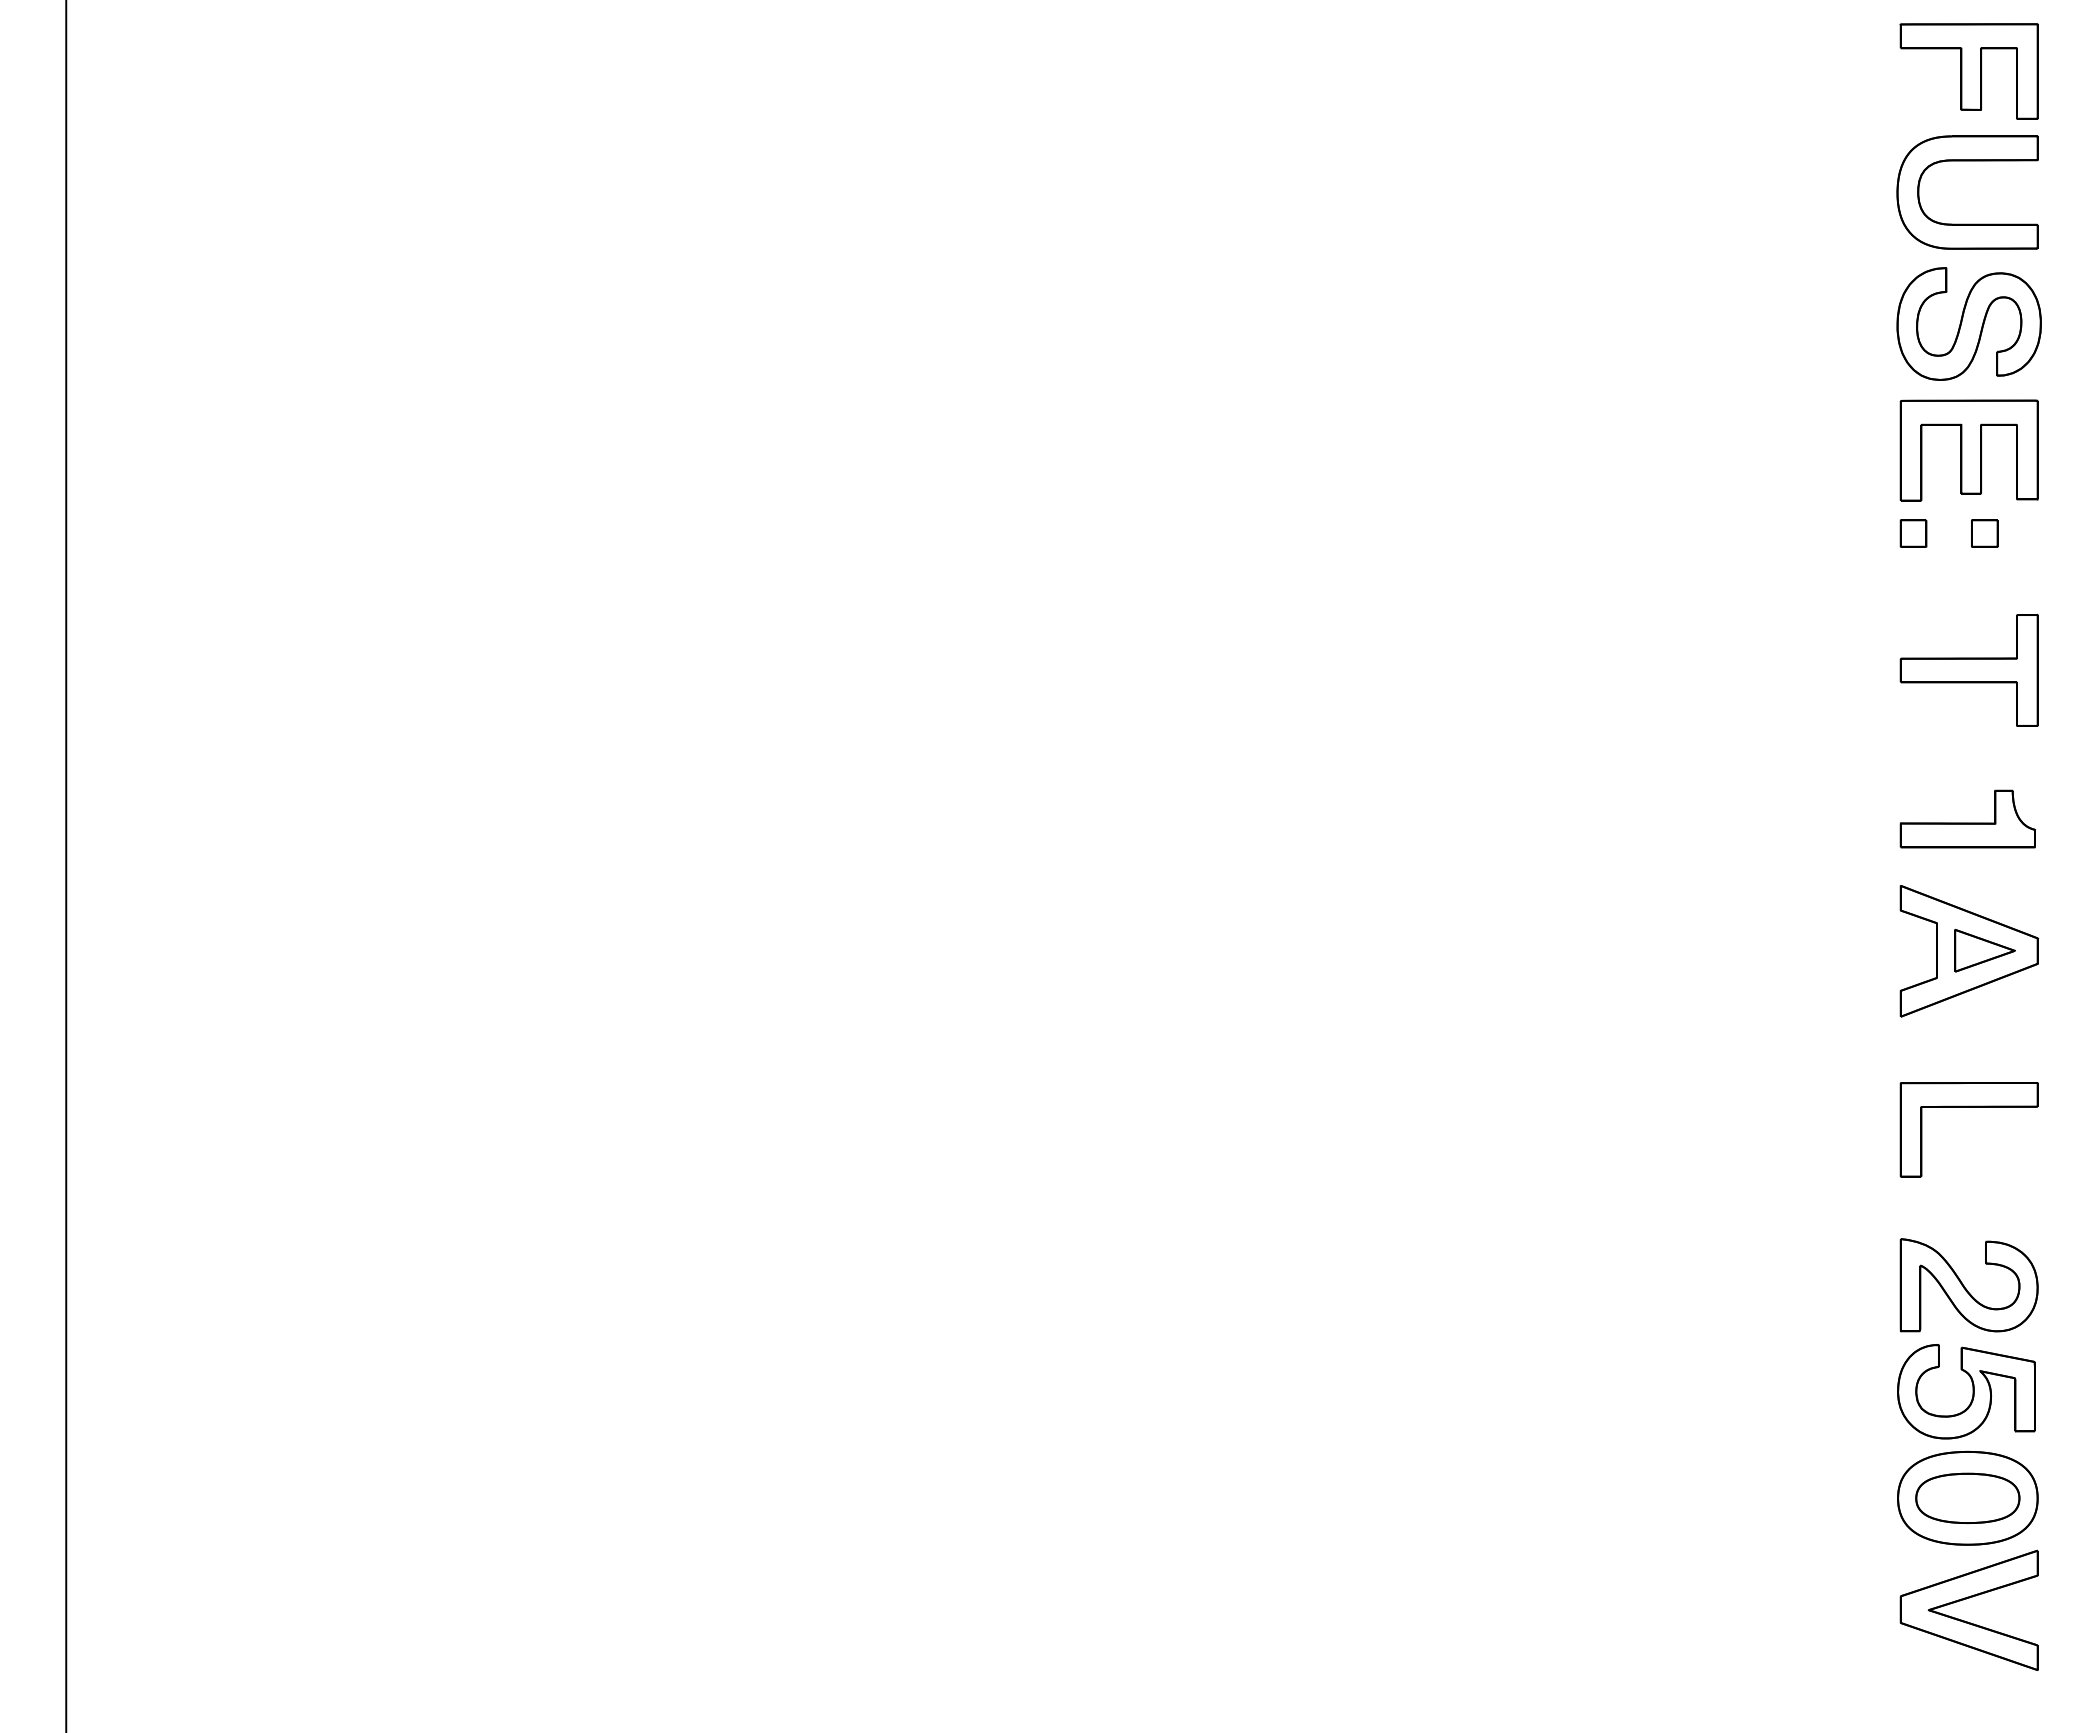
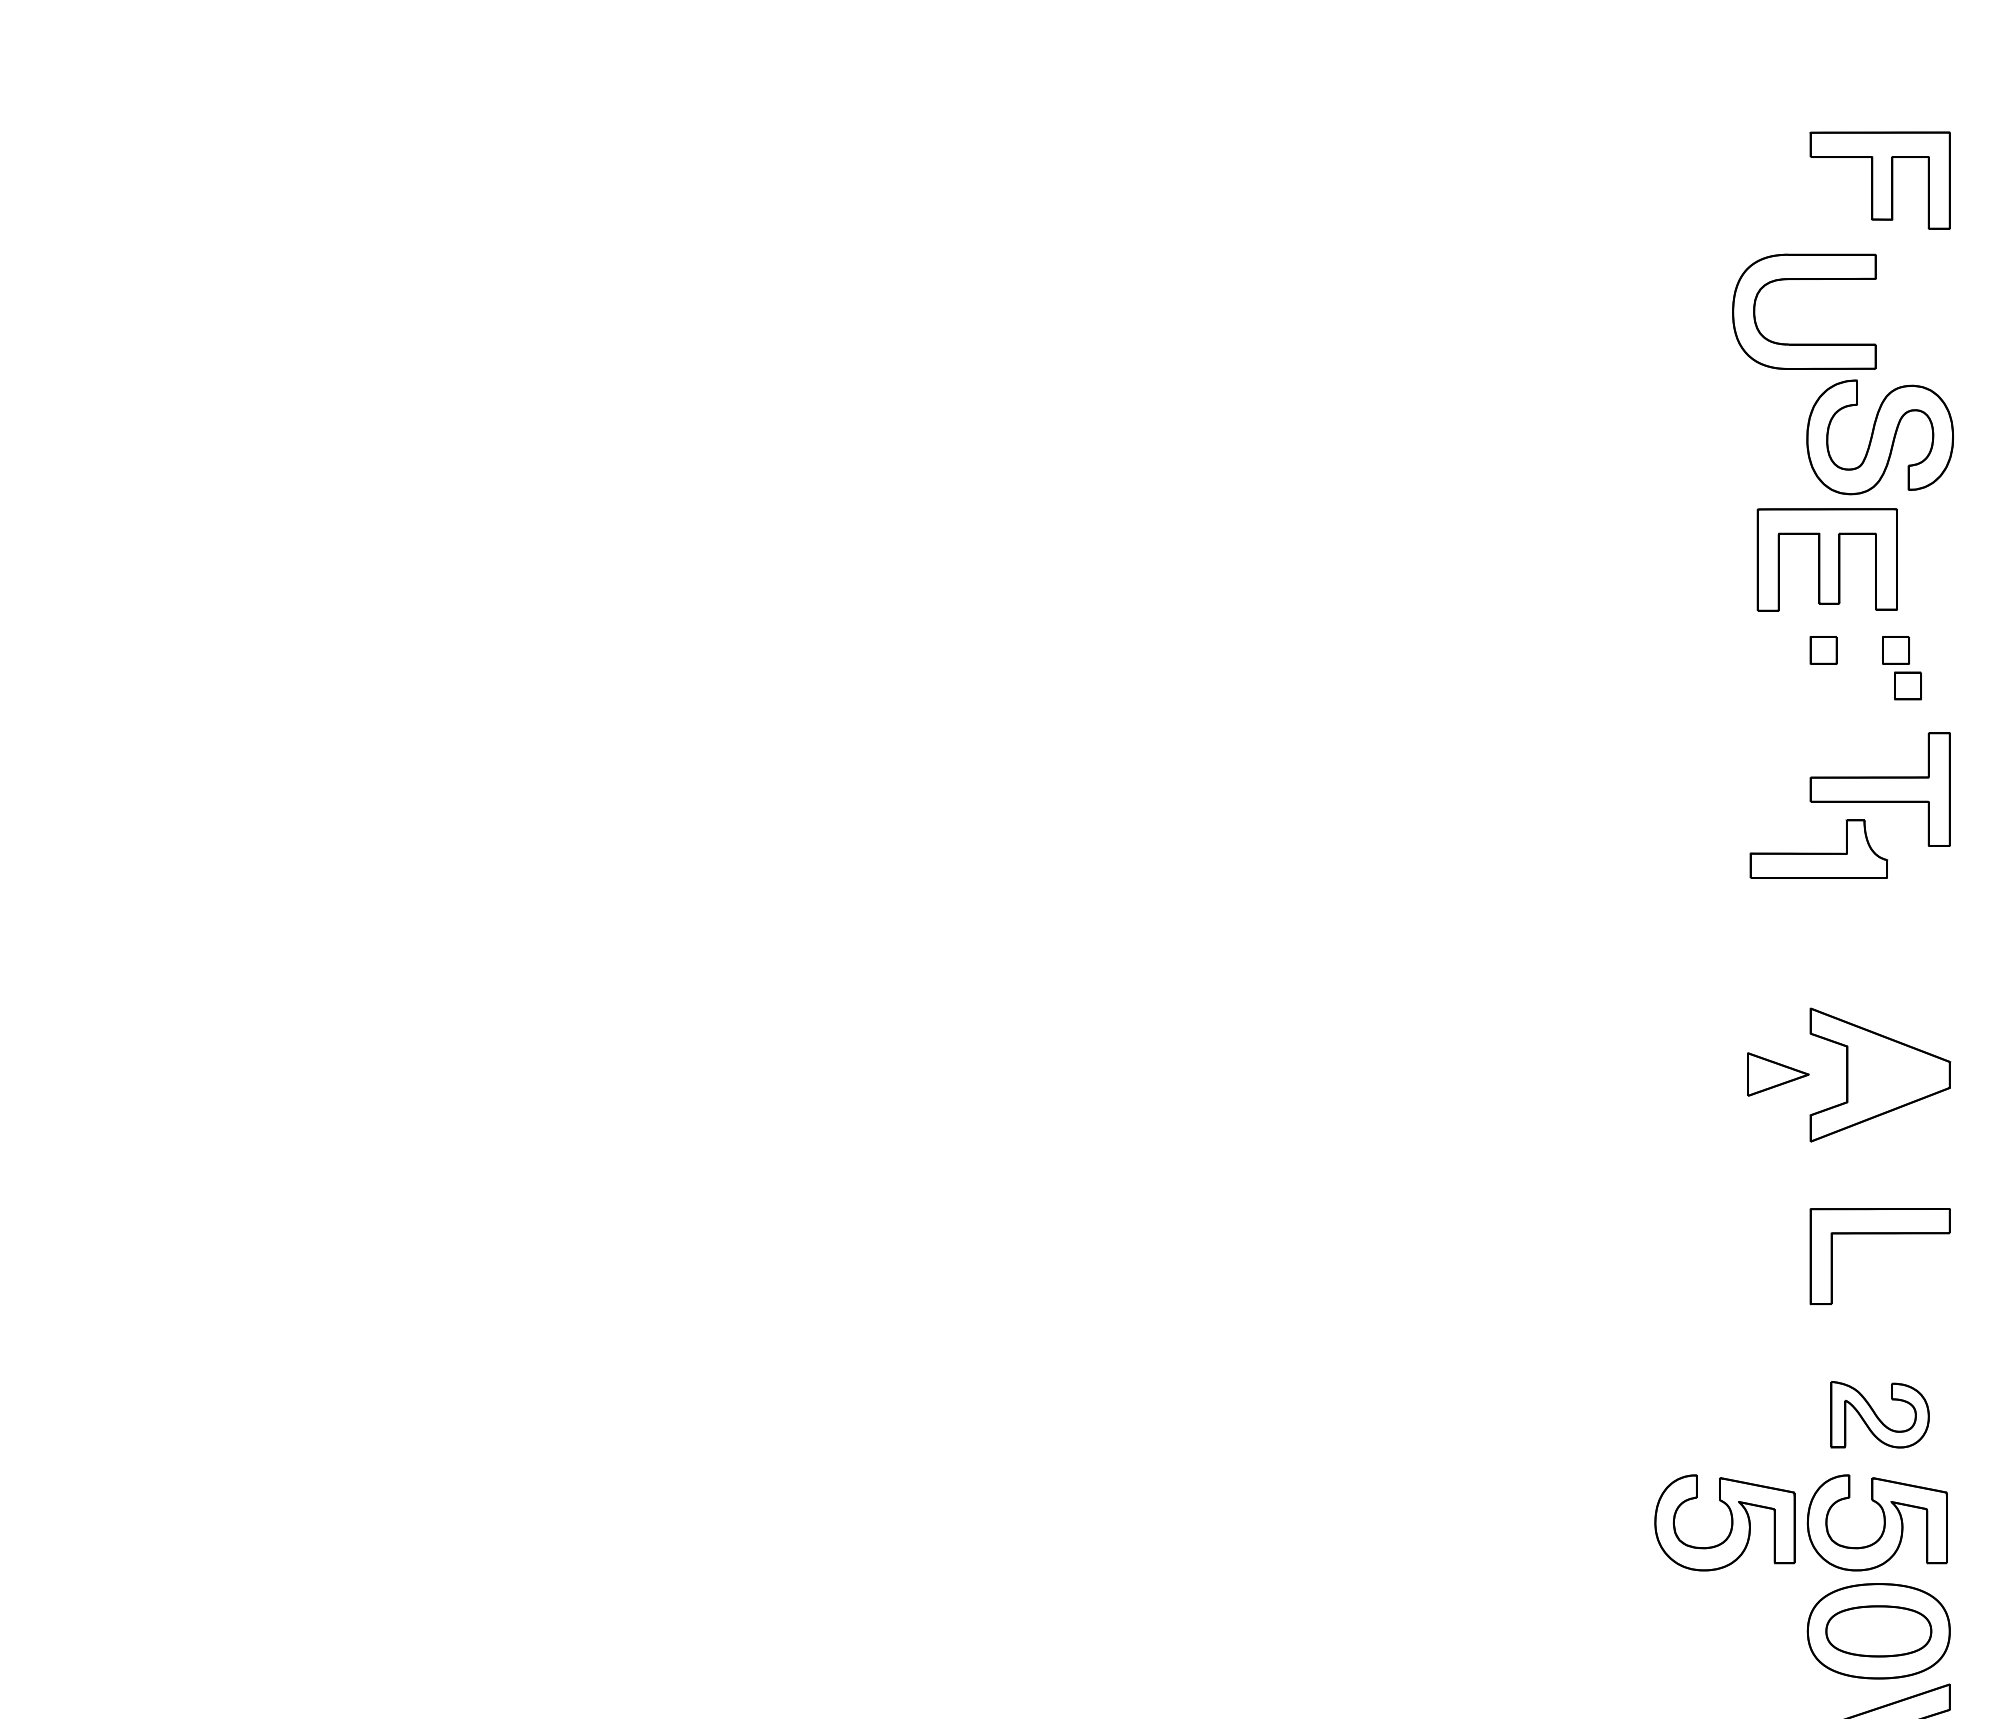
part: (1967, 161) -> (1804, 280), moved
part: (1968, 450) -> (1826, 559), moved
part: (1996, 568) -> (1907, 685), added
part: (1967, 818) -> (1818, 848), moved
part: (1984, 950) -> (1777, 1074), moved
part: (1968, 1285) -> (1879, 1414), size x0.7
part: (1816, 1391) -> (1724, 1522), added

